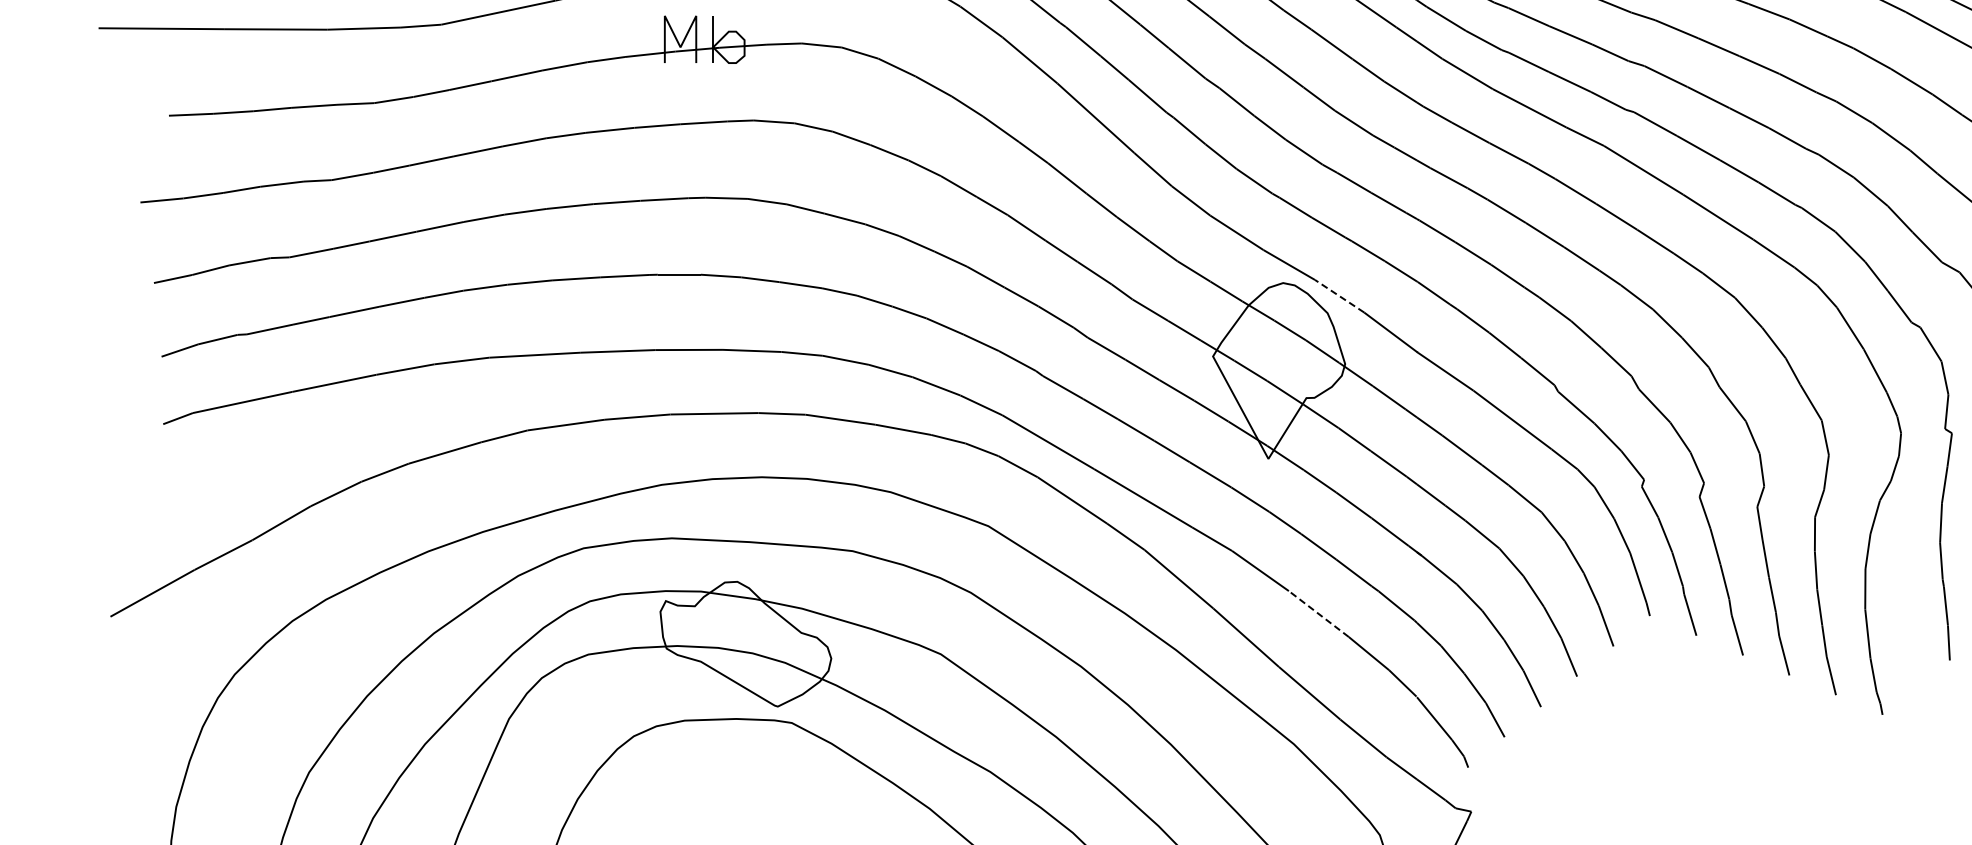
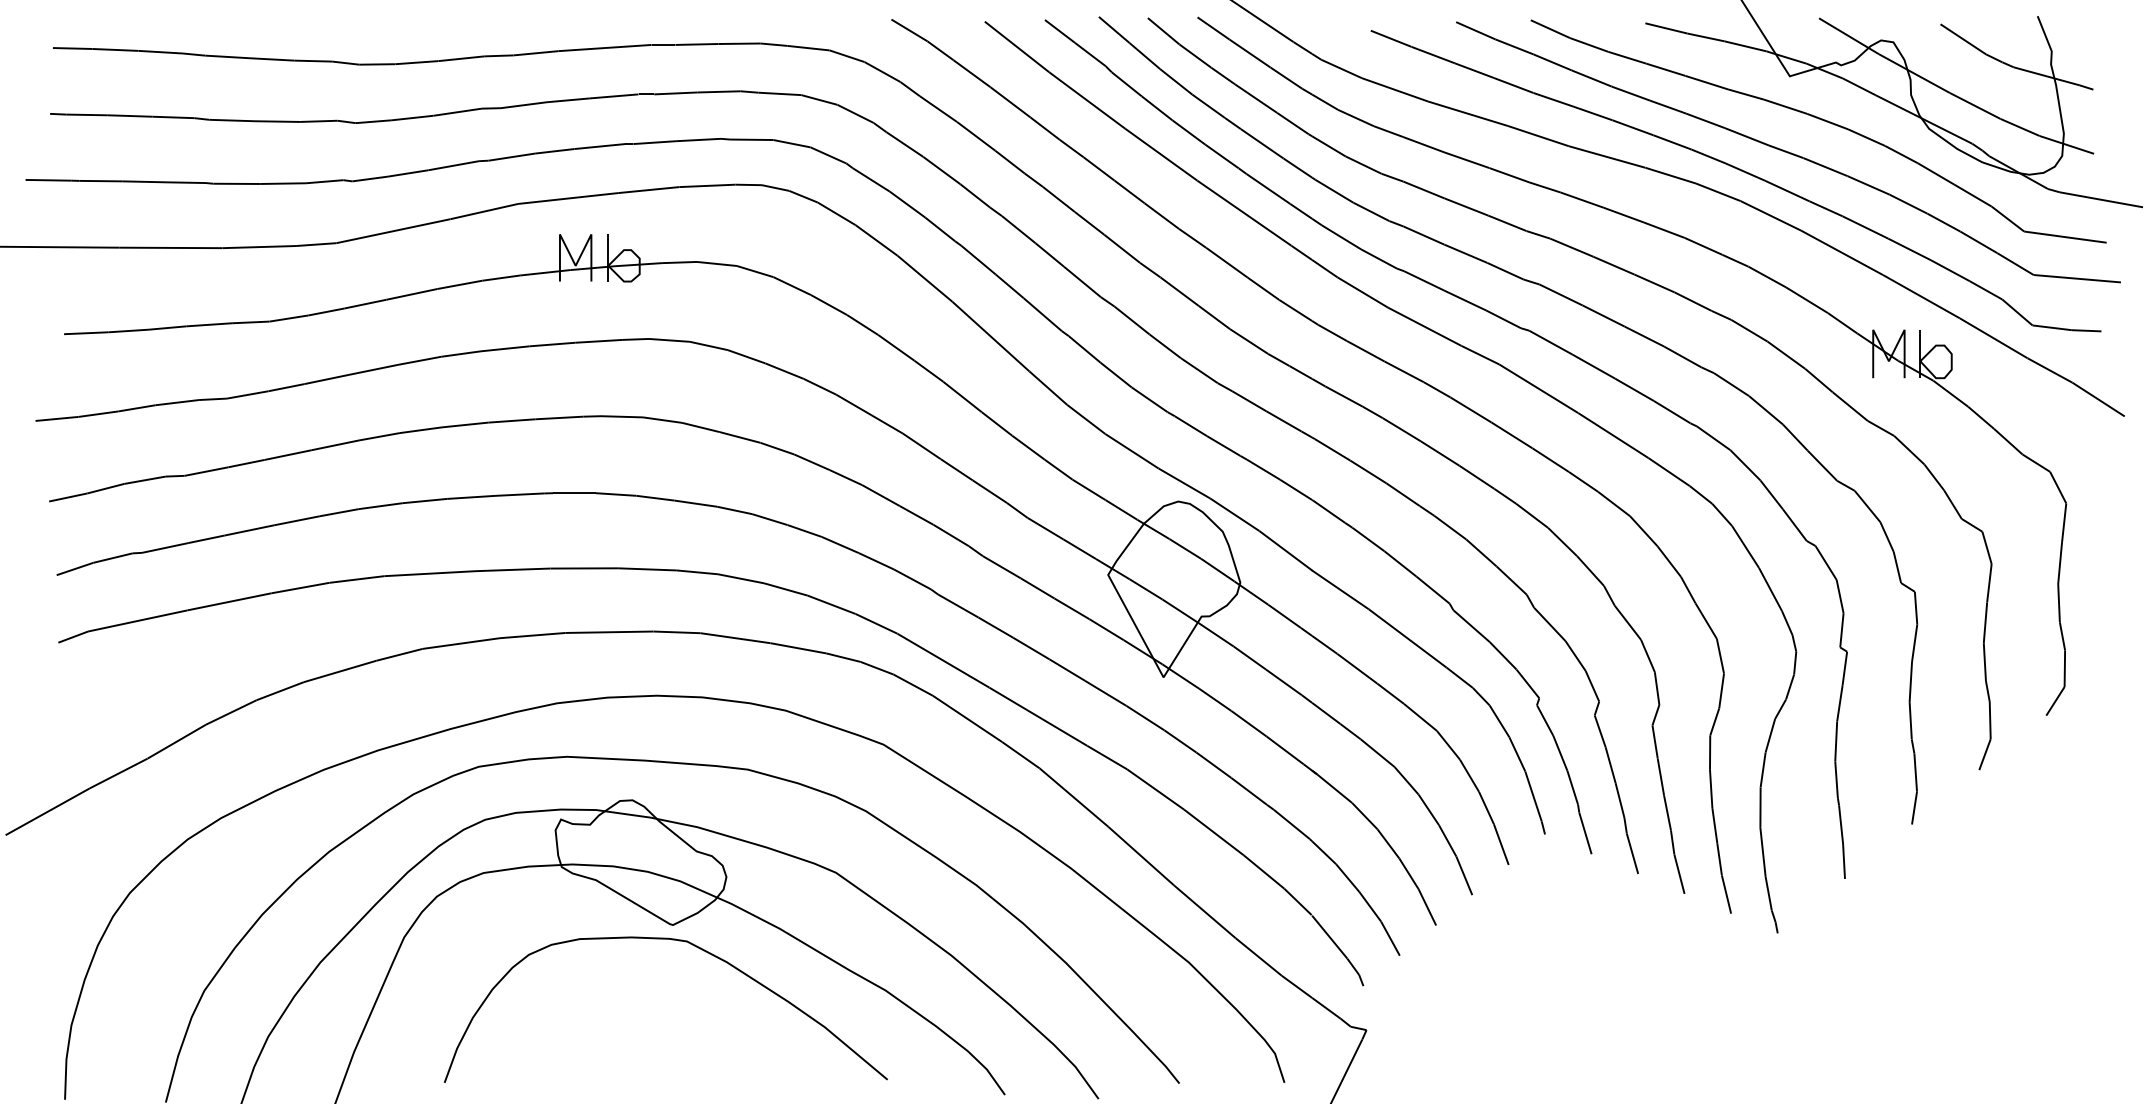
line: (1339, 296) -> (1234, 514), dashed -> solid
line: (1318, 614) -> (1213, 832), dashed -> solid

